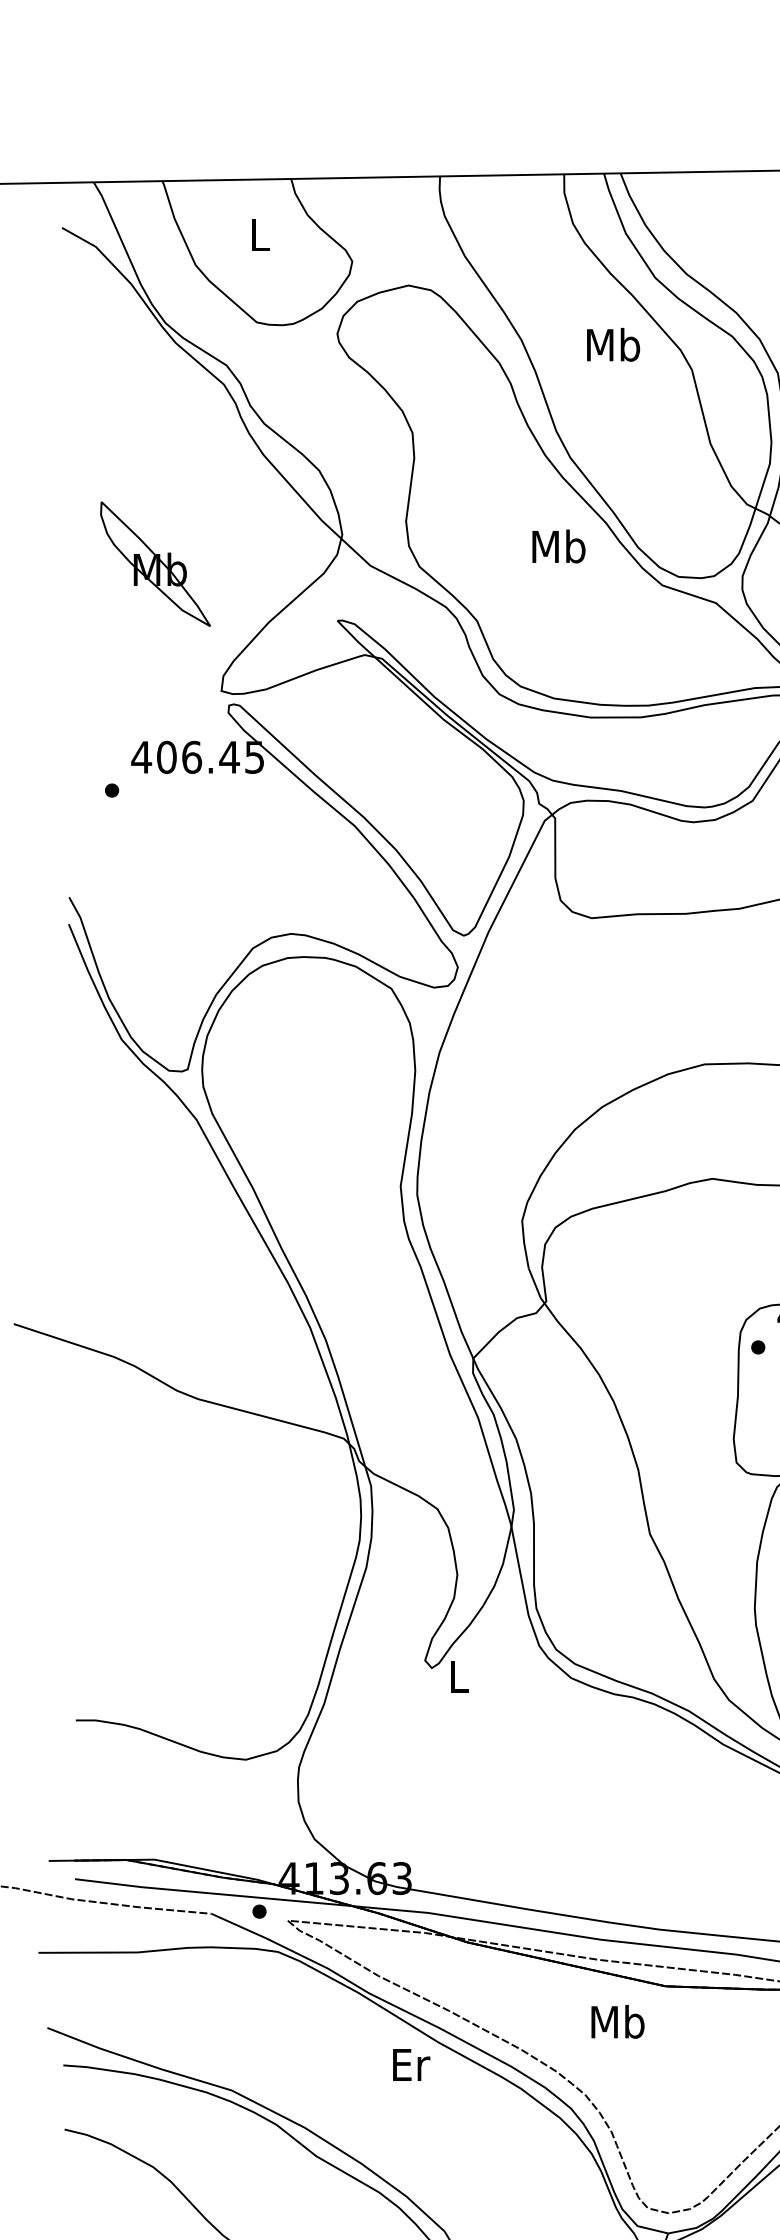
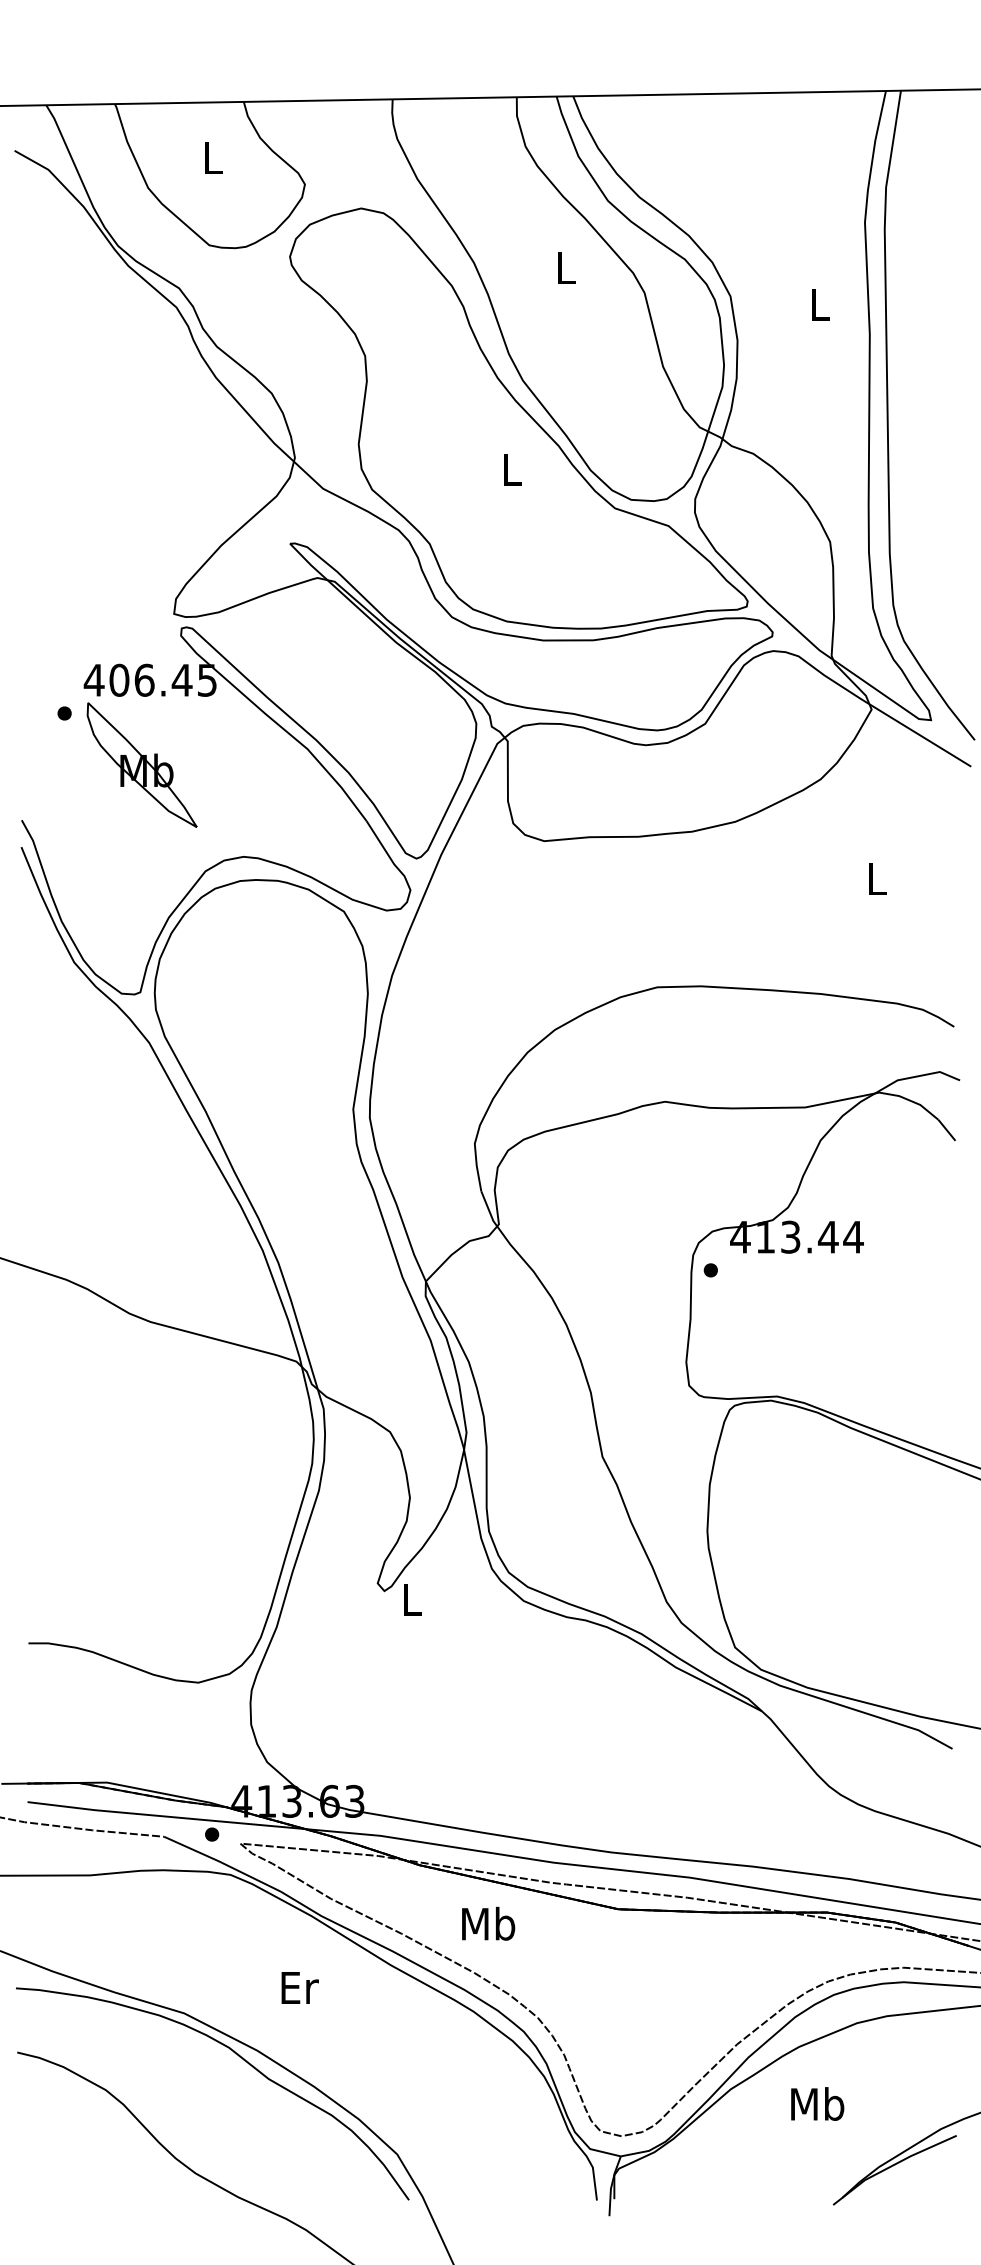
text: (612, 344) -> (565, 267), Mb -> L
text: (558, 546) -> (511, 469), Mb -> L
part: (154, 563) -> (141, 764), moved
text: (617, 2021) -> (488, 1923), moved
text: (410, 2064) -> (299, 1987), moved

